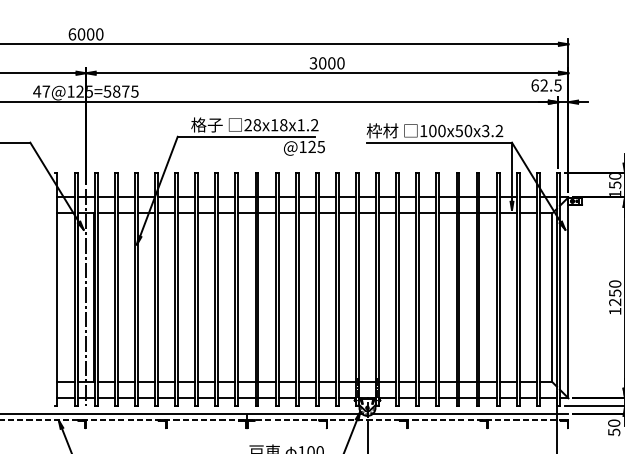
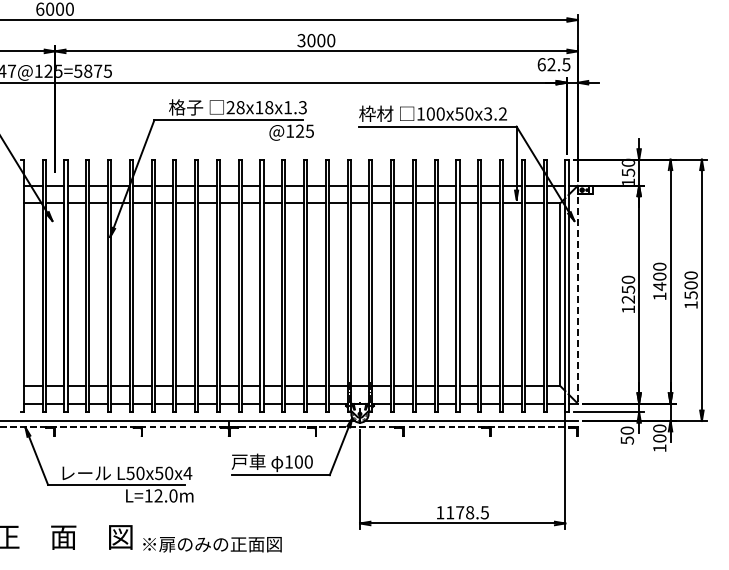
text: (314, 125) -> (302, 107), 28x18x1.2 -> 28x18x1.3
line: (86, 297) -> (55, 294), removed
line: (568, 297) -> (577, 294), solid -> dashed

